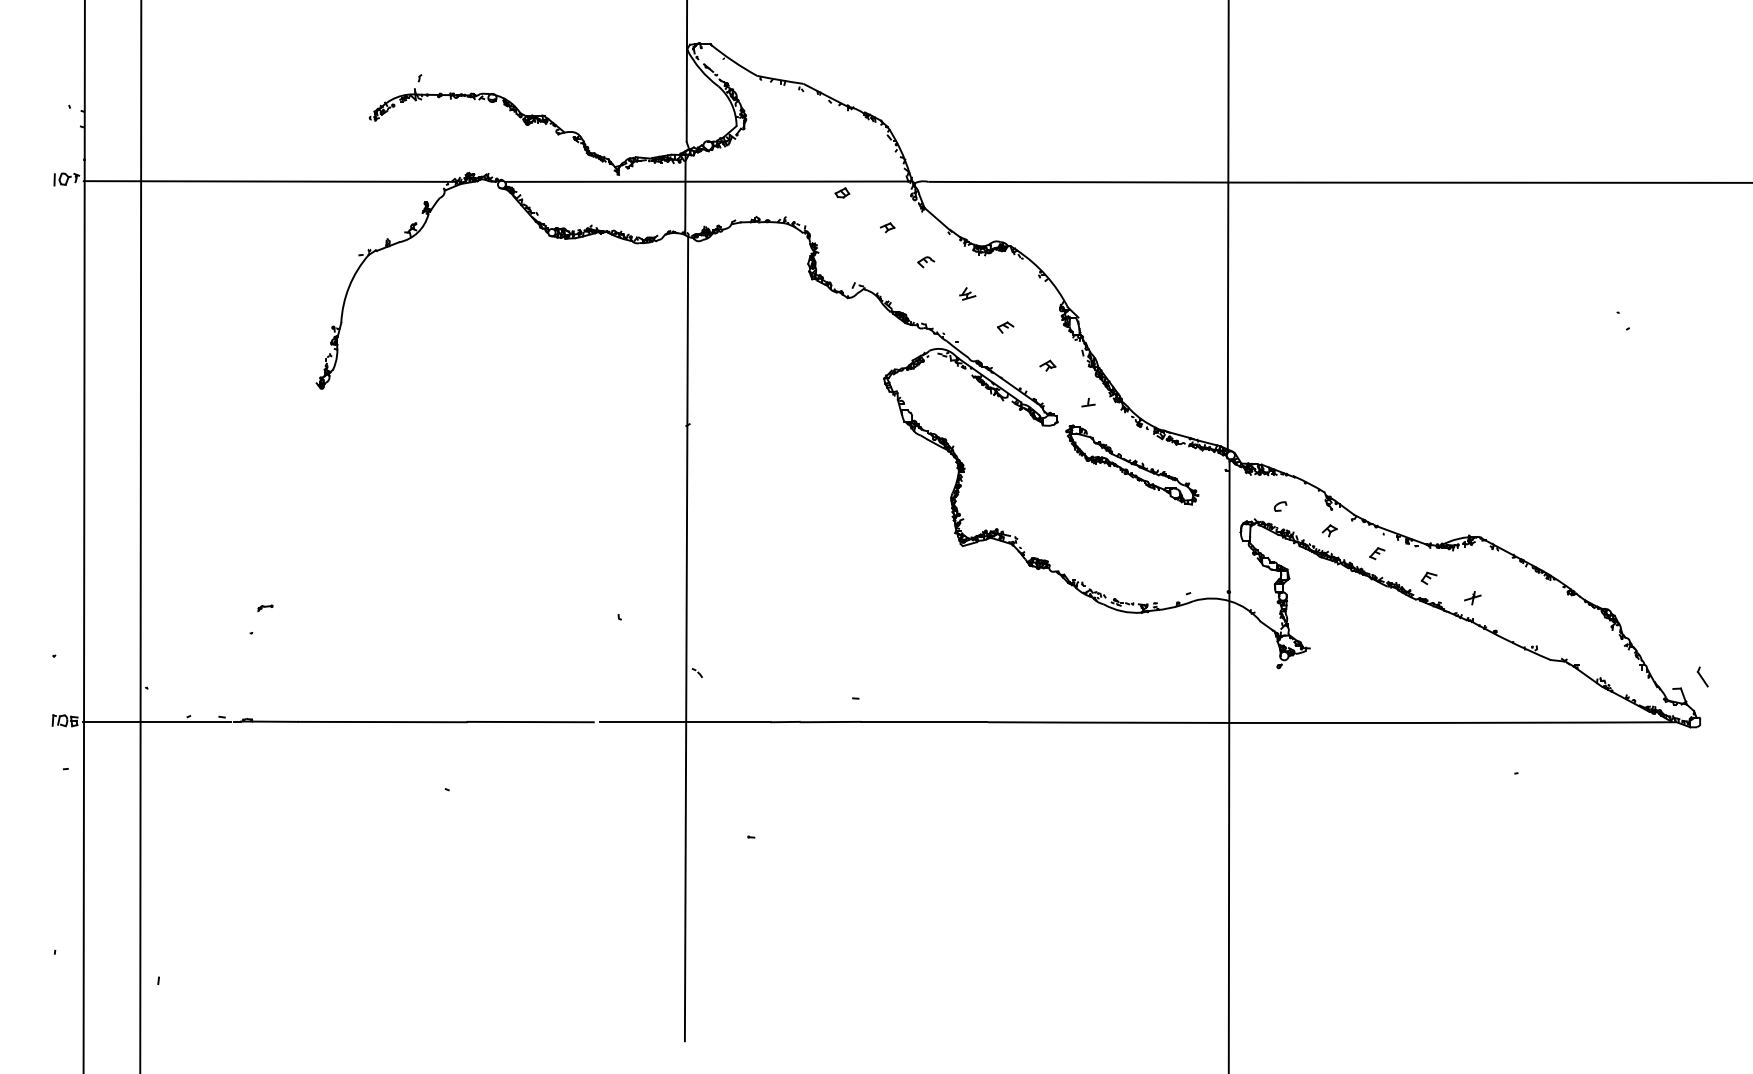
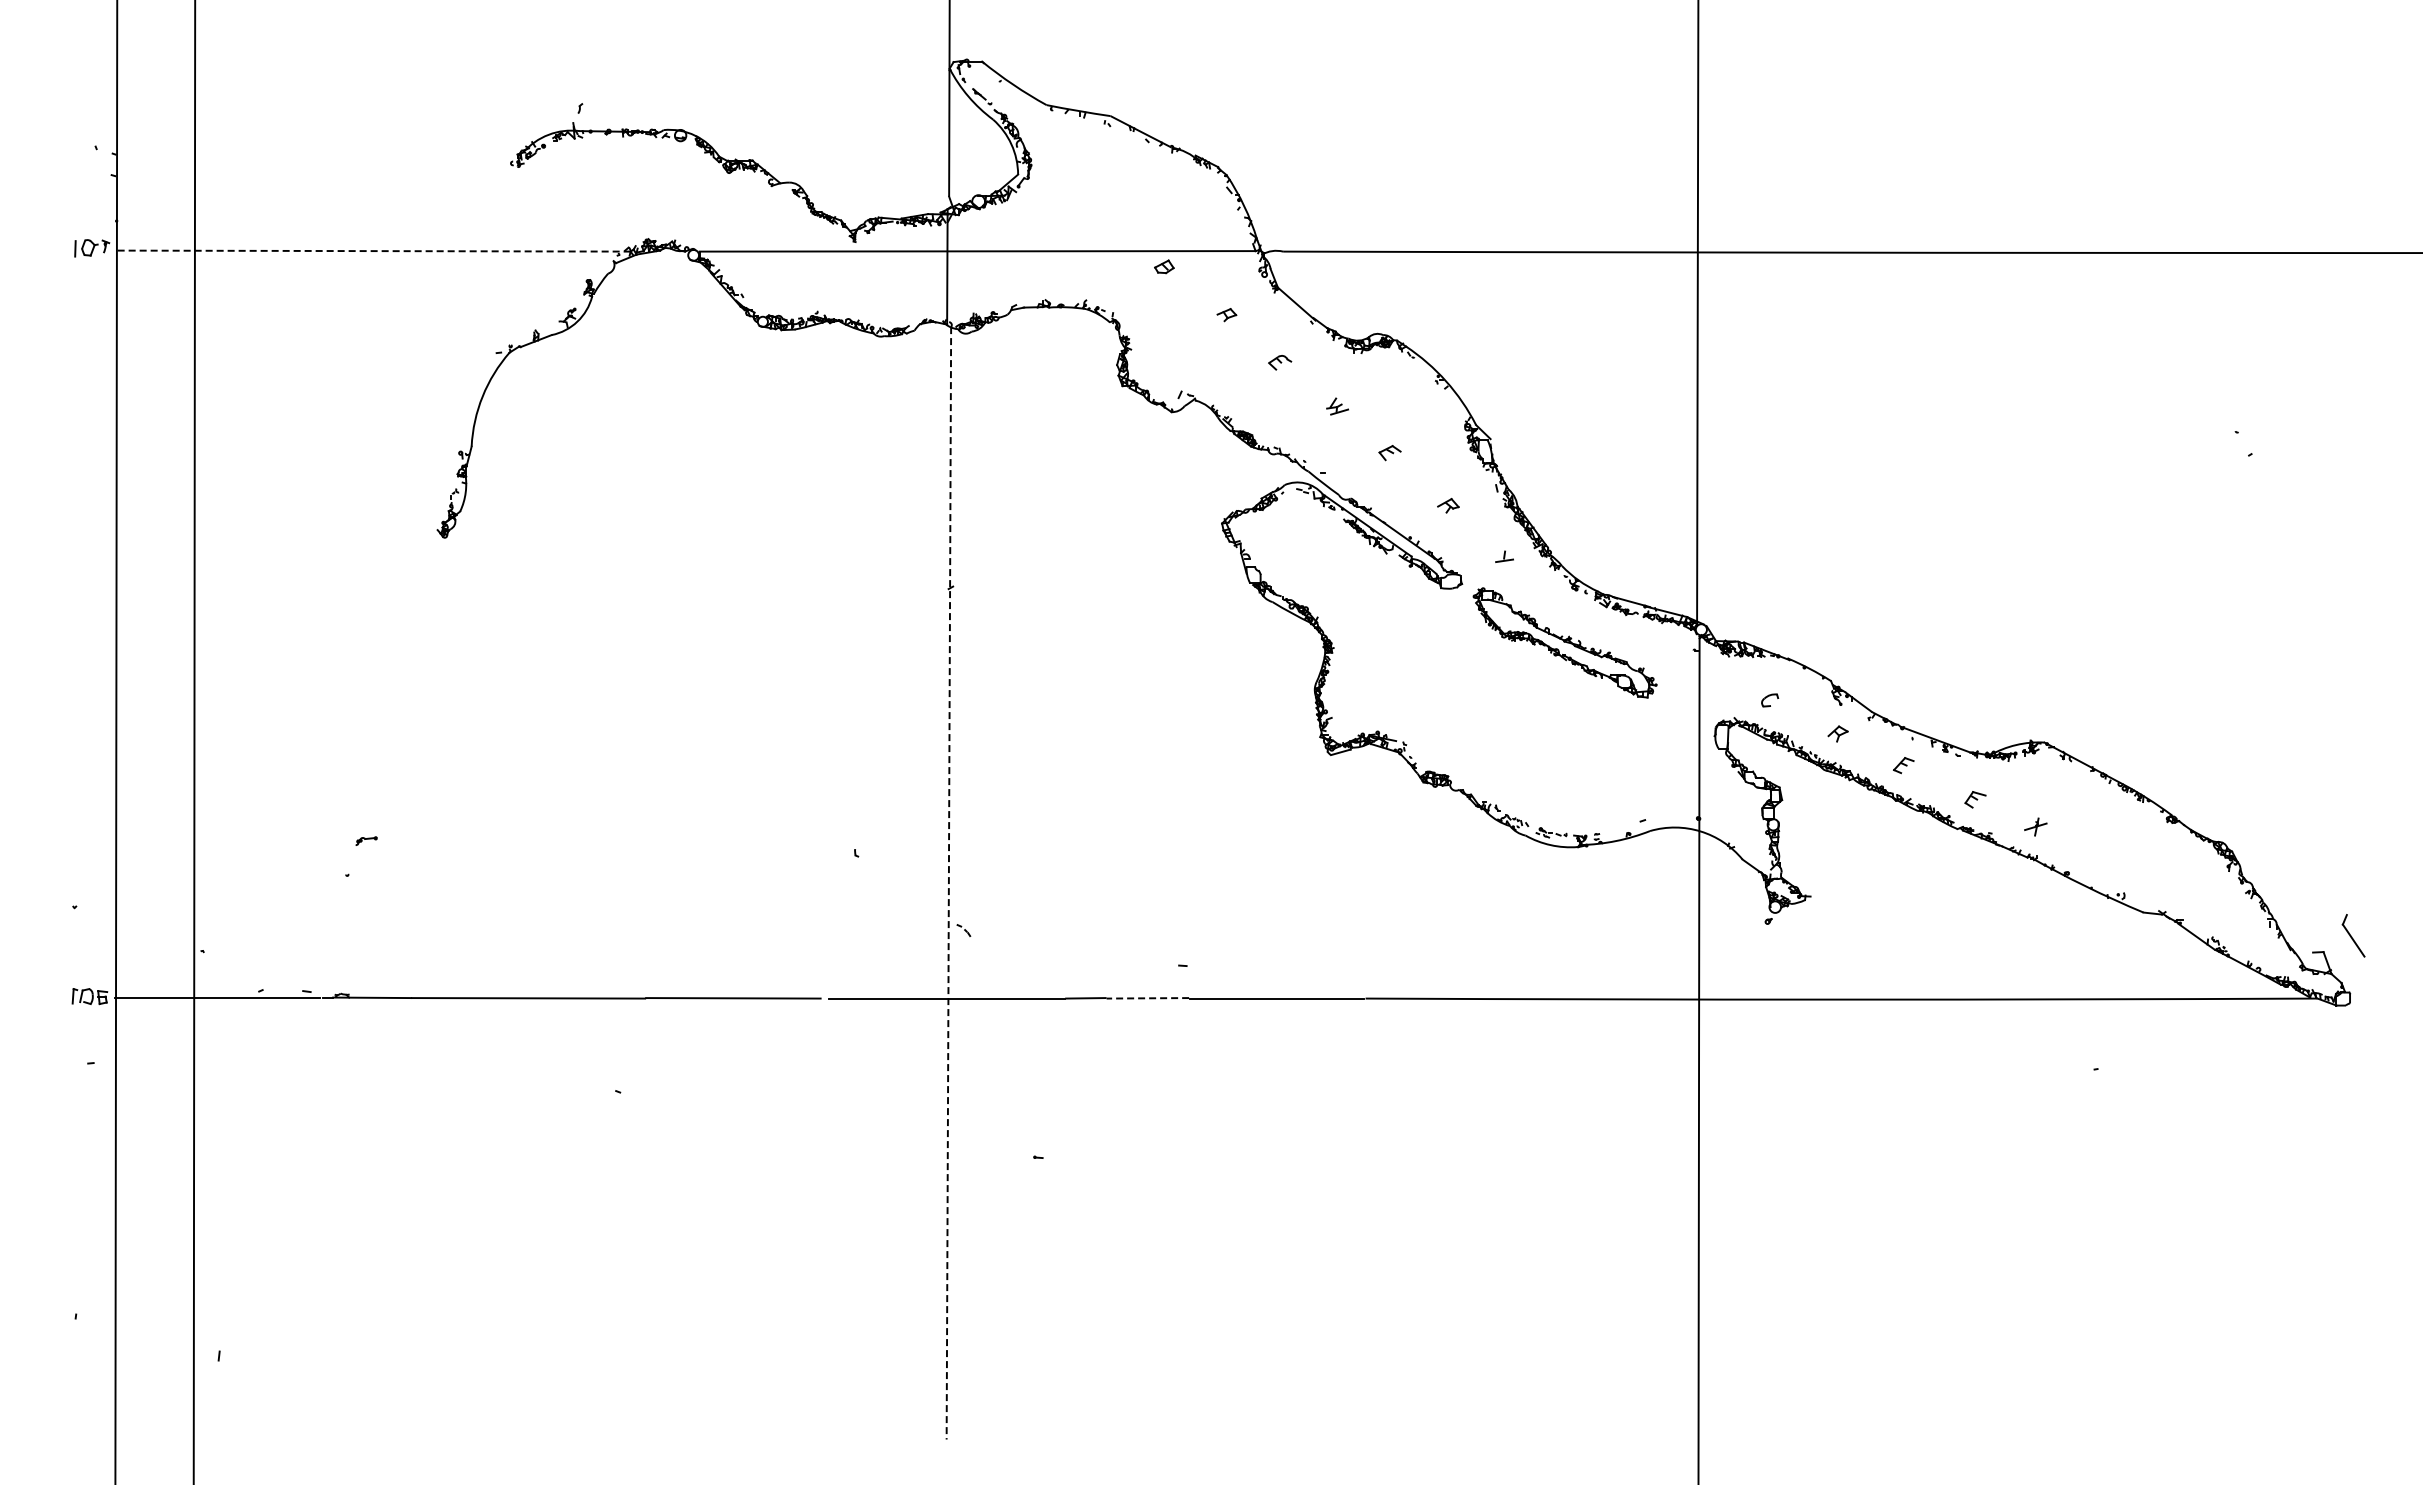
line: (269, 181) -> (372, 251), solid -> dashed
line: (686, 638) -> (948, 883), solid -> dashed
part: (1702, 677) -> (2353, 936), size x1.6
line: (830, 722) -> (1147, 998), solid -> dashed

